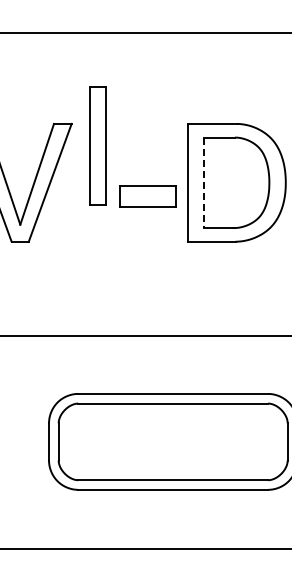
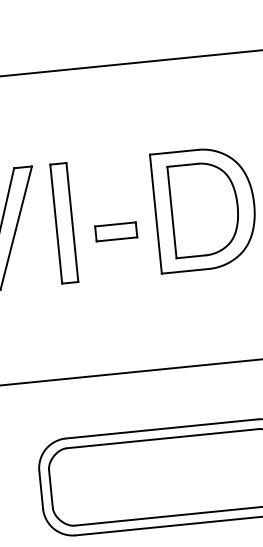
part: (97, 145) -> (63, 223), moved
line: (204, 183) -> (172, 213), dashed -> solid
part: (147, 196) -> (115, 232), size x0.71

